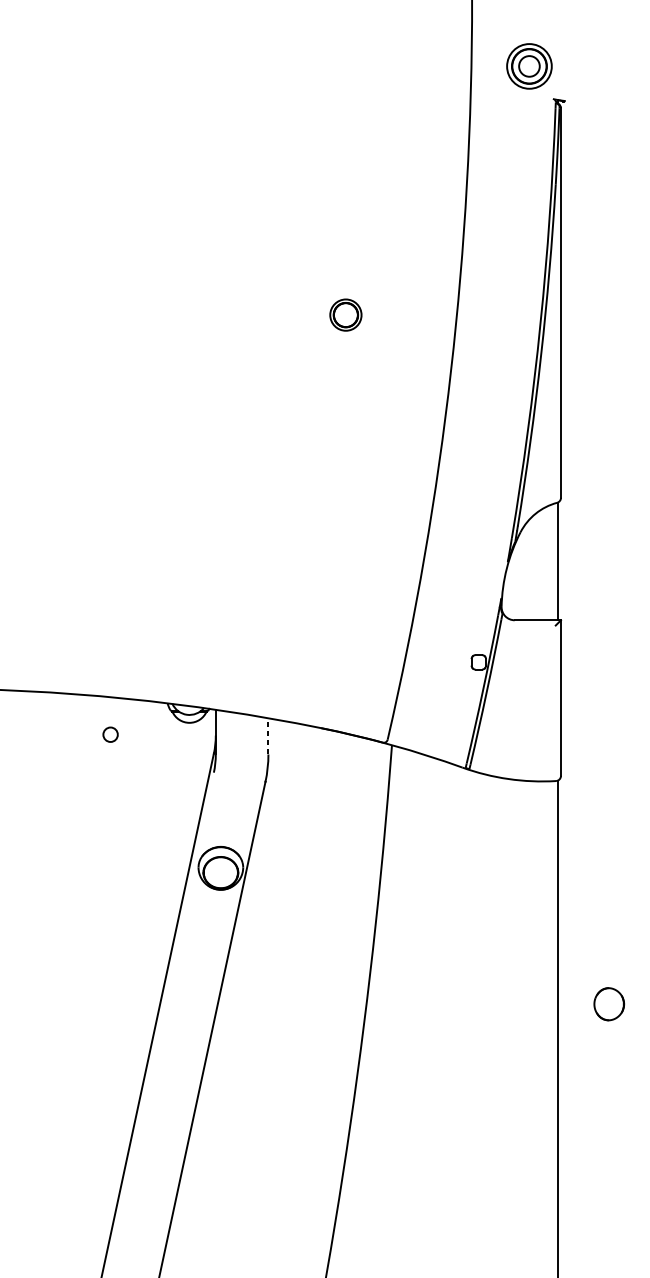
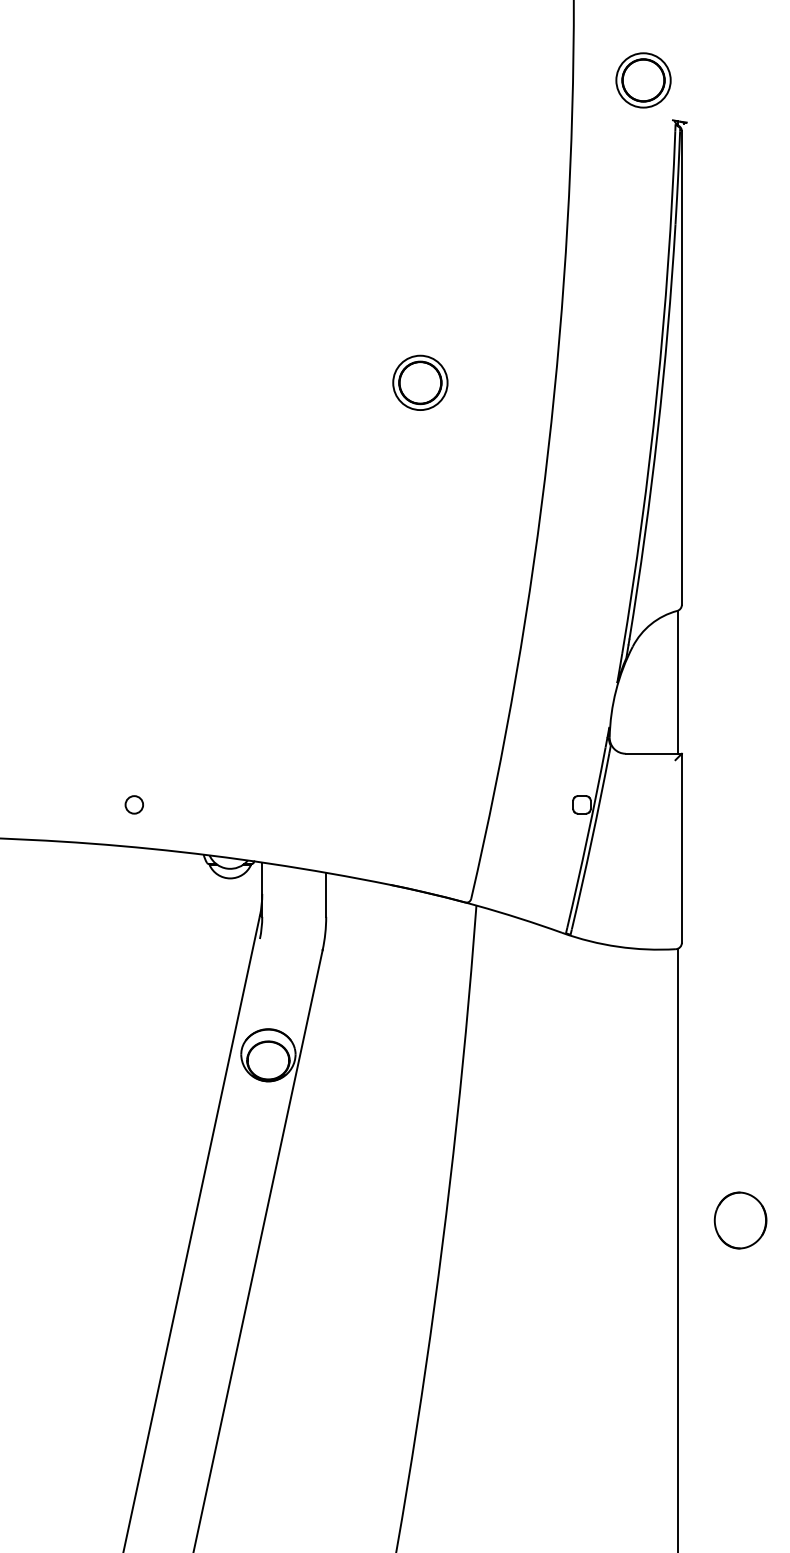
circle: (529, 66) -> (643, 80), size x1.67
part: (345, 314) -> (420, 382), size x1.43
circle: (109, 734) -> (133, 804), moved
line: (268, 736) -> (326, 894), dashed -> solid
part: (609, 1004) -> (740, 1220), size x1.43

